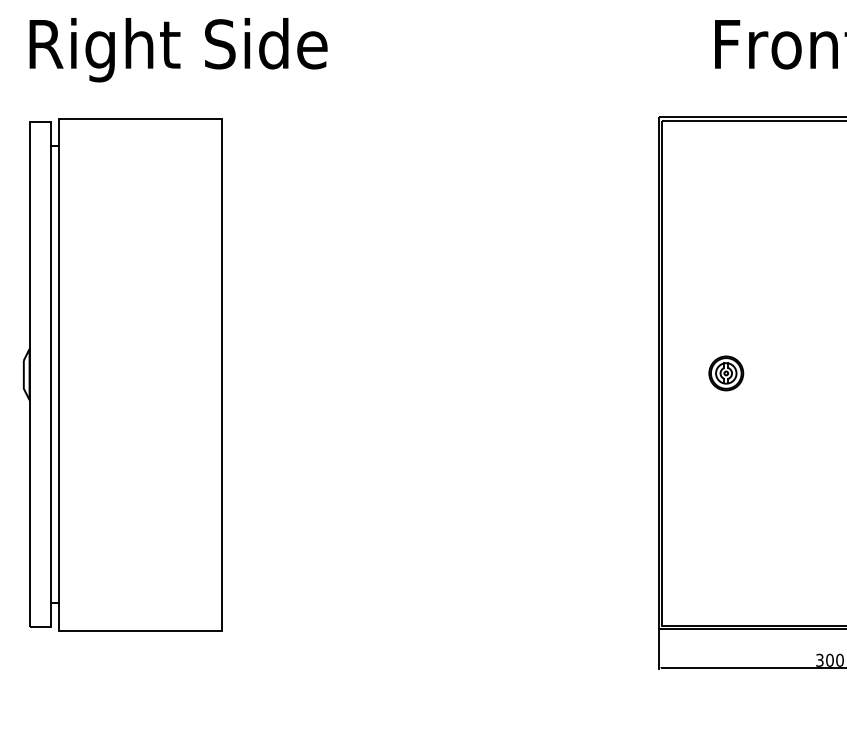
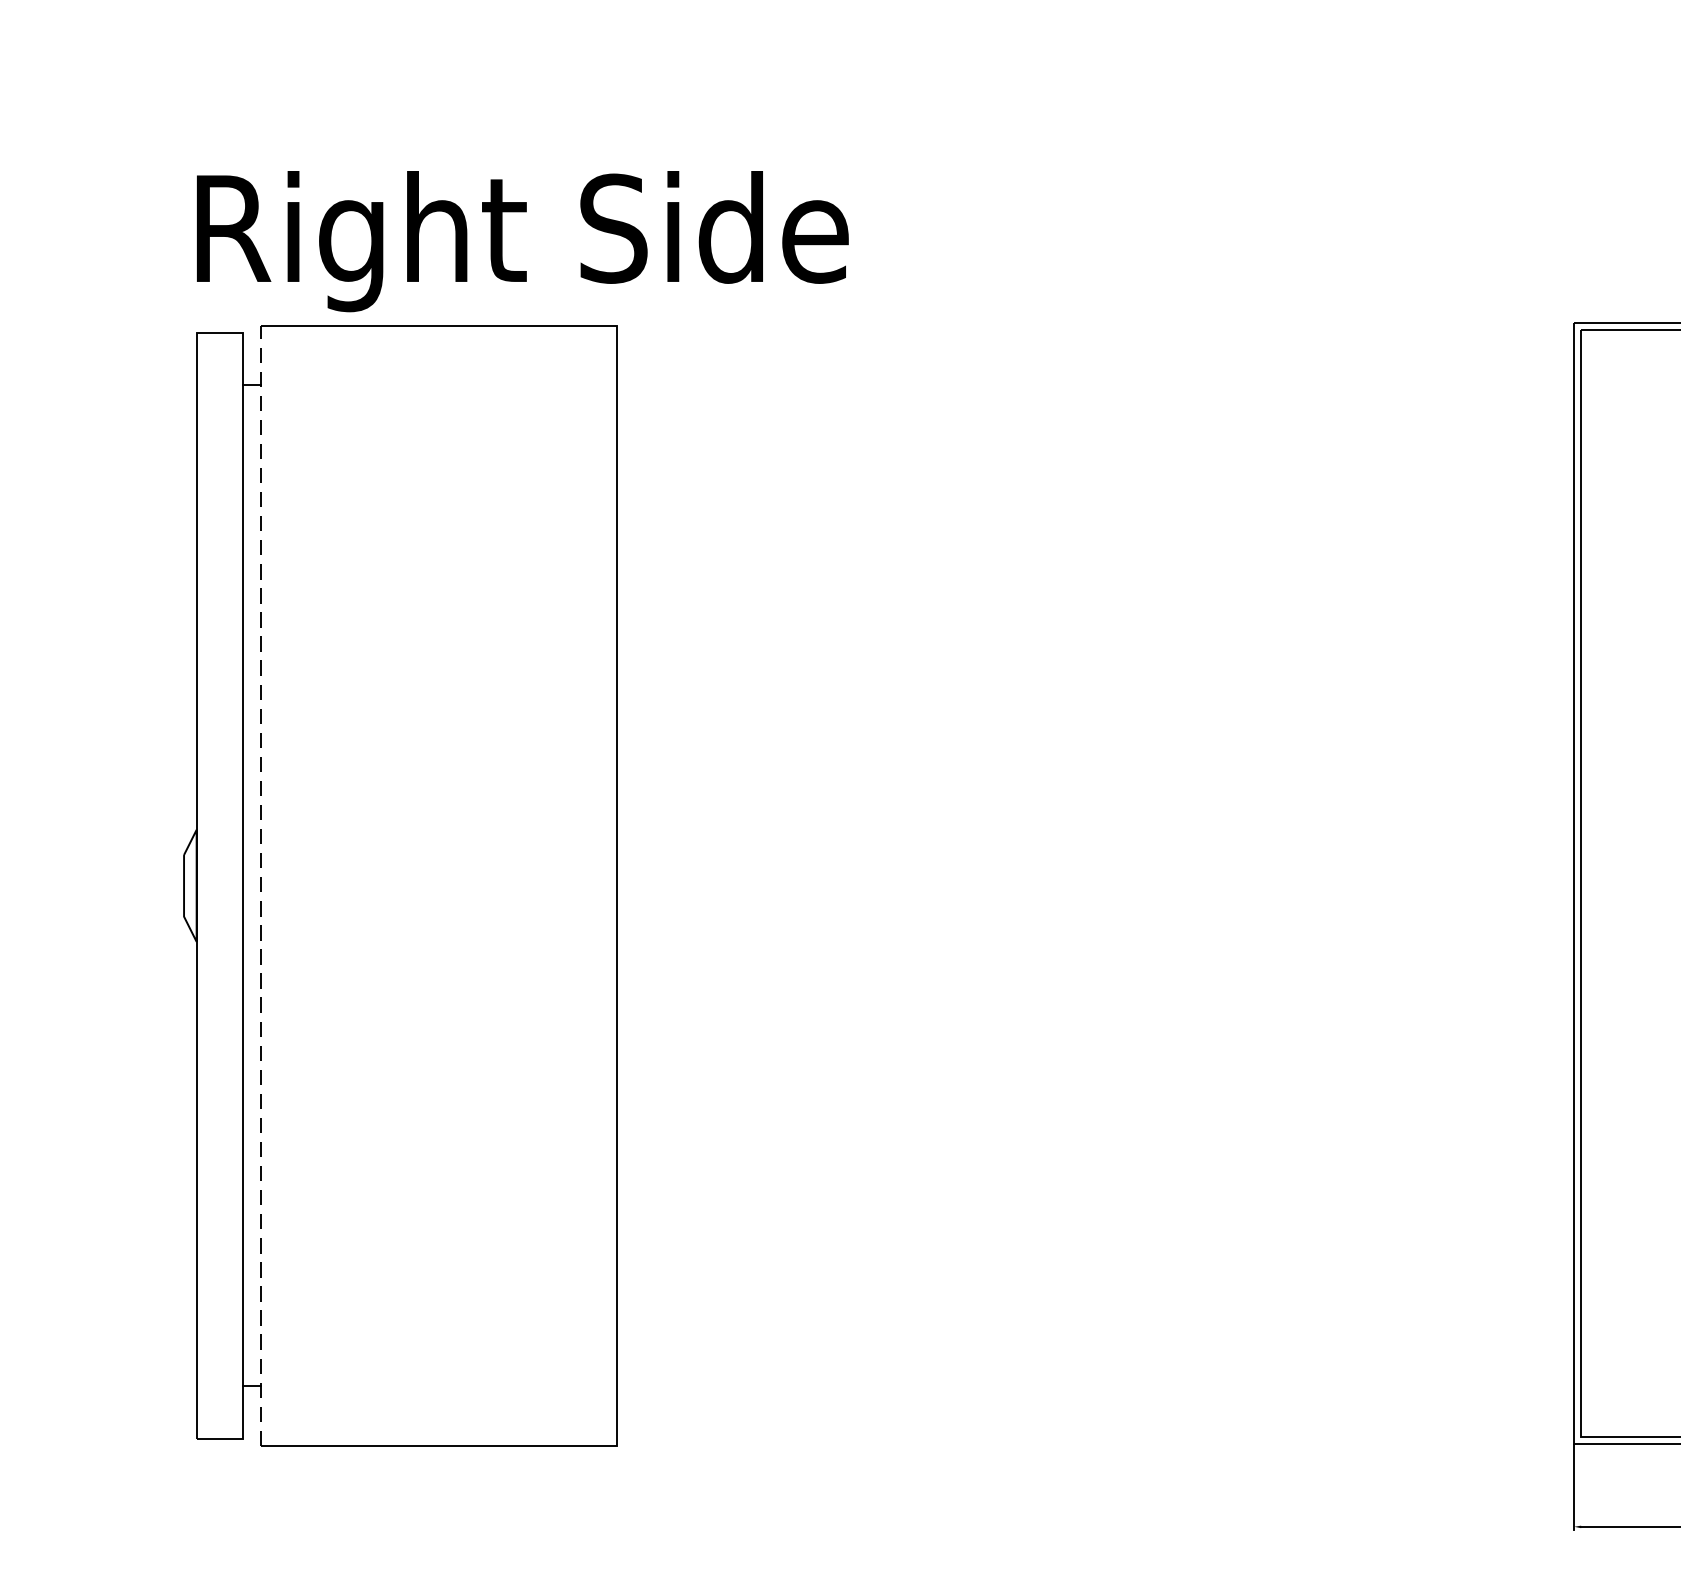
text: (178, 50) -> (522, 242), moved
line: (59, 374) -> (262, 885), solid -> dashed

